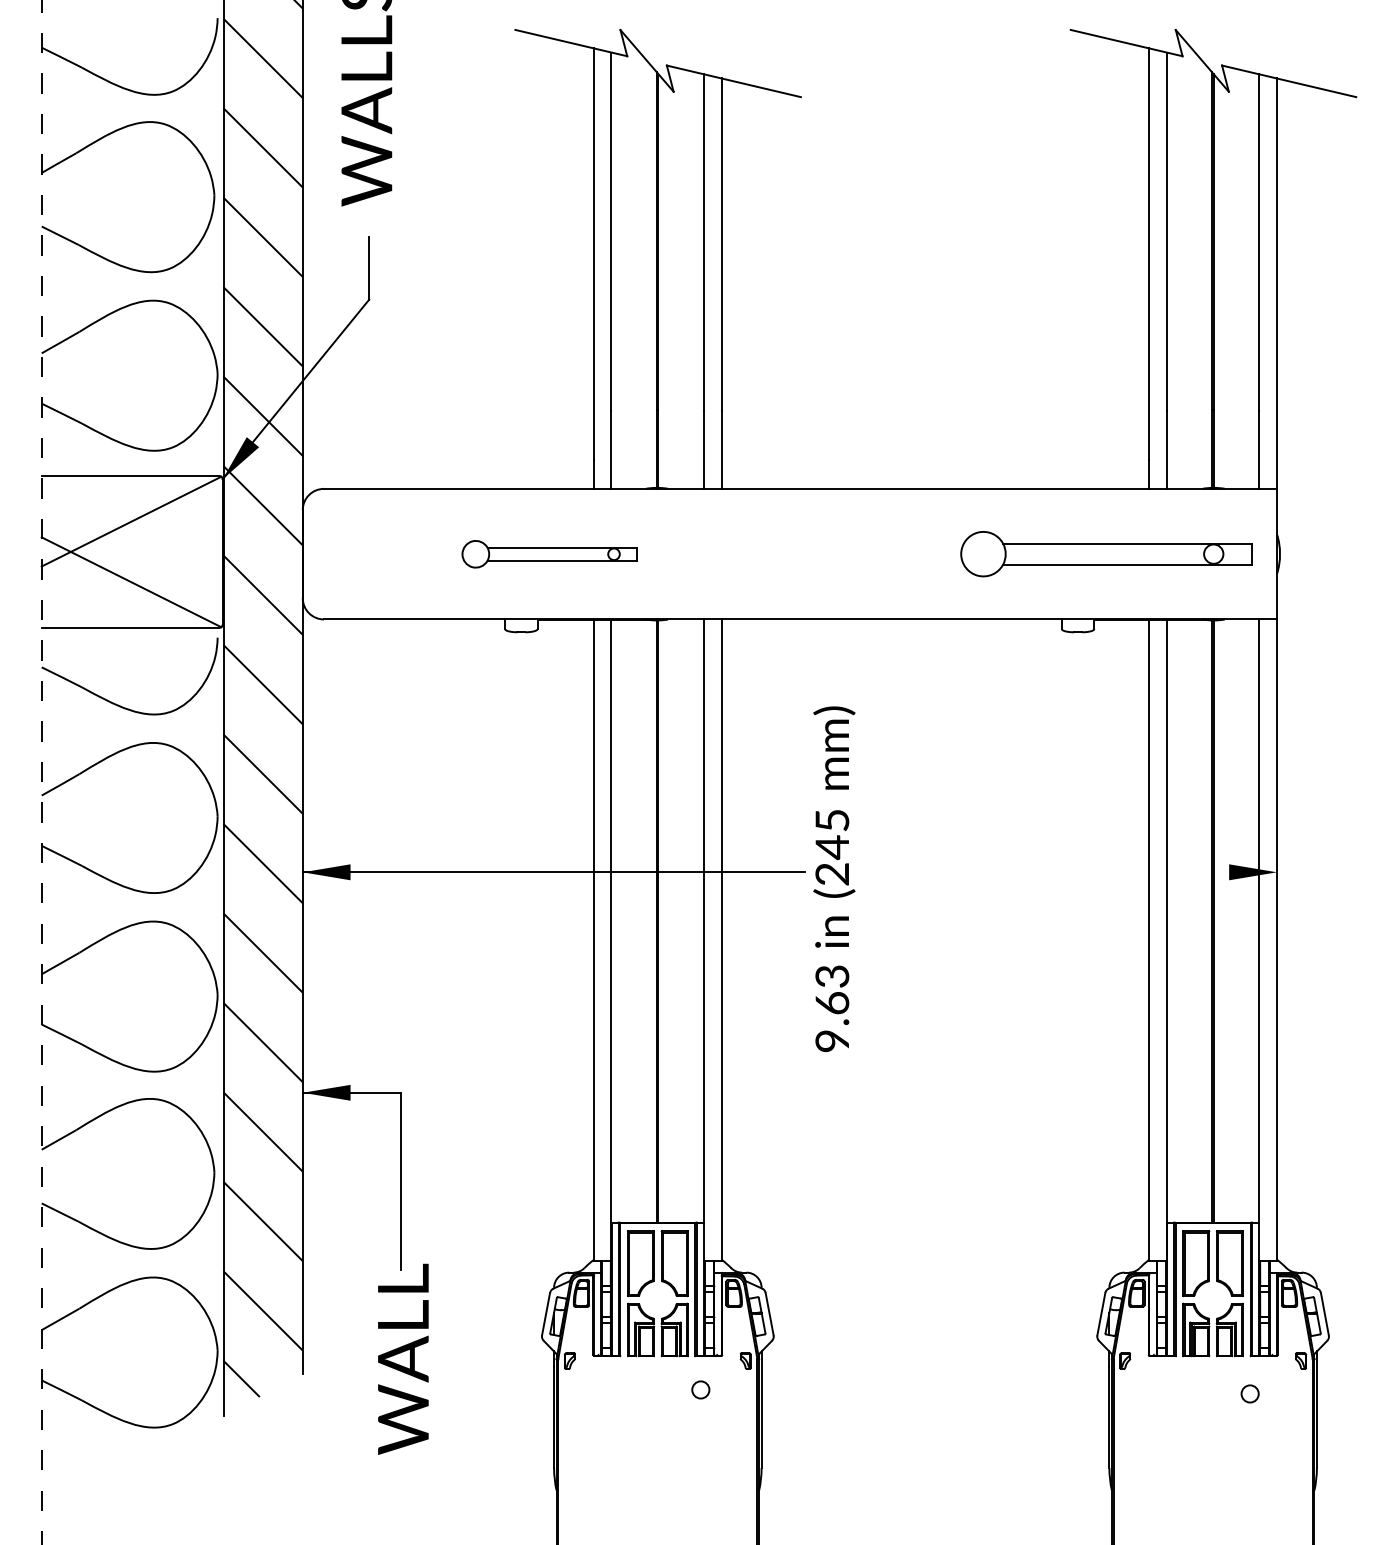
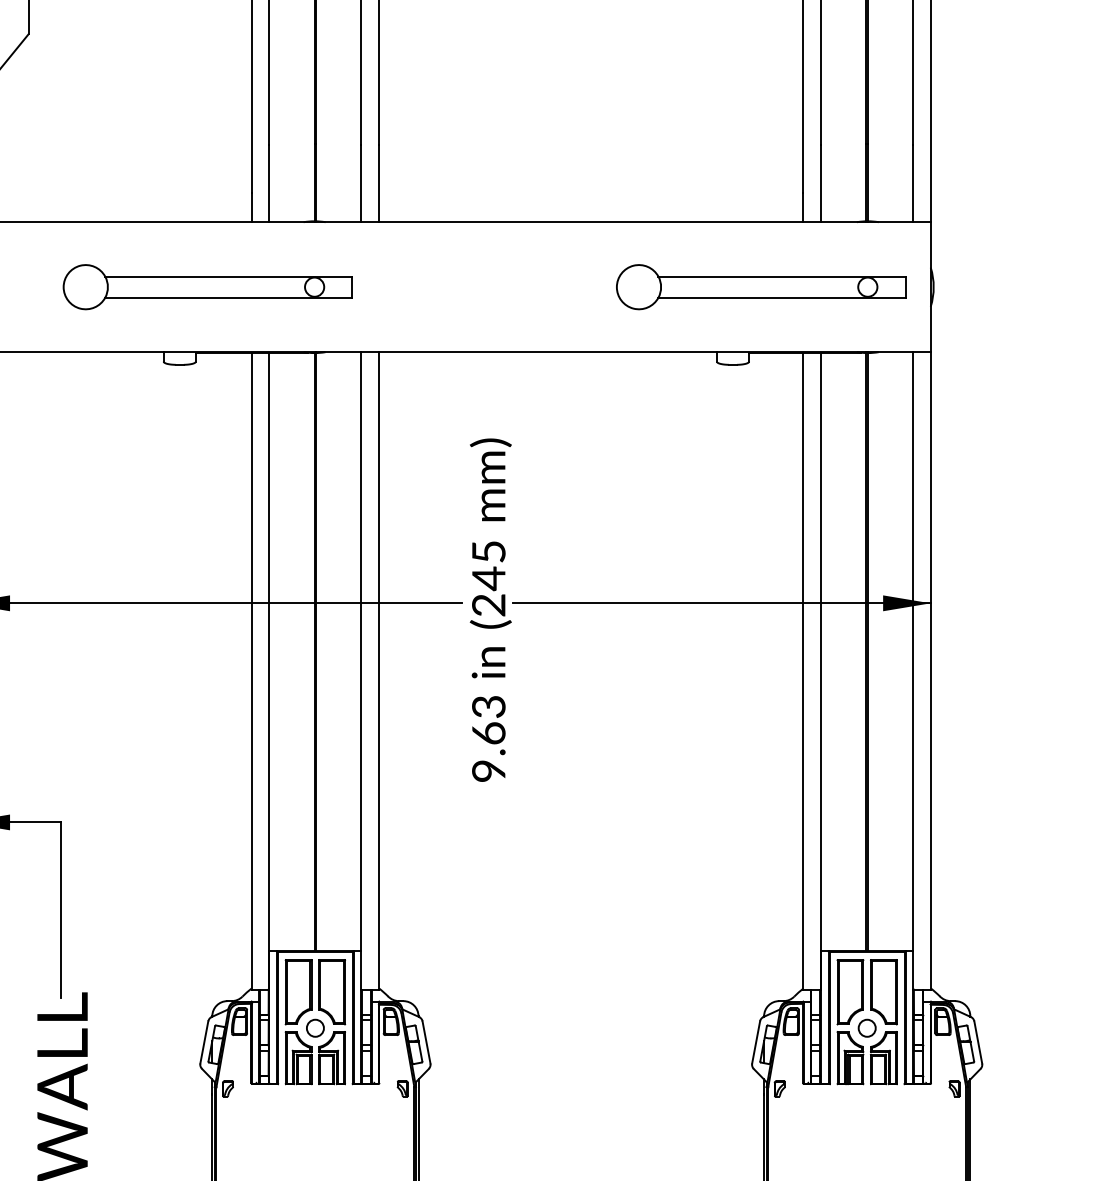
part: (549, 554) -> (207, 287), size x1.67
line: (1067, 872) -> (722, 603), added
circle: (700, 1389) -> (315, 1027), moved
circle: (1249, 1393) -> (866, 1027), moved

